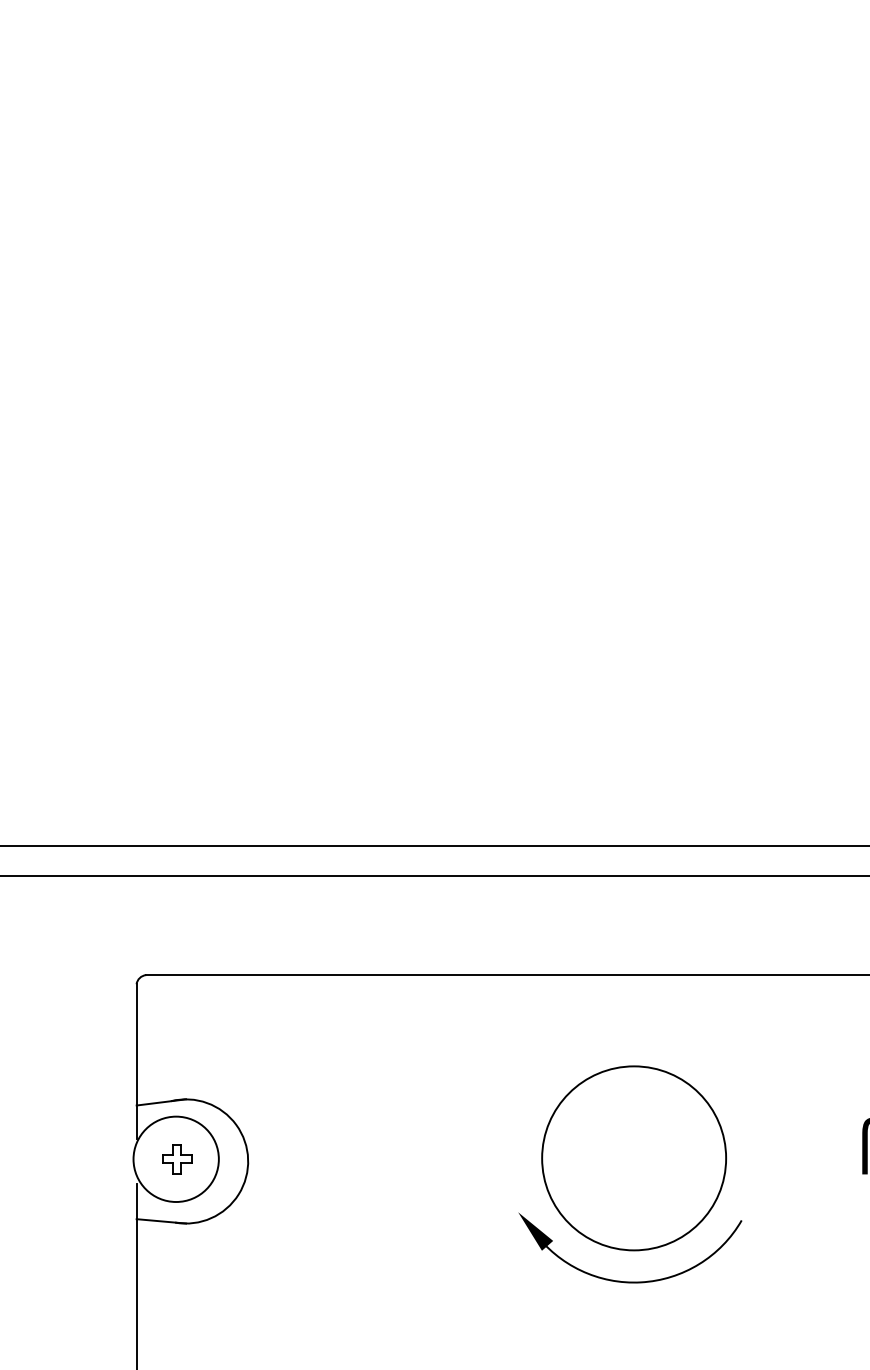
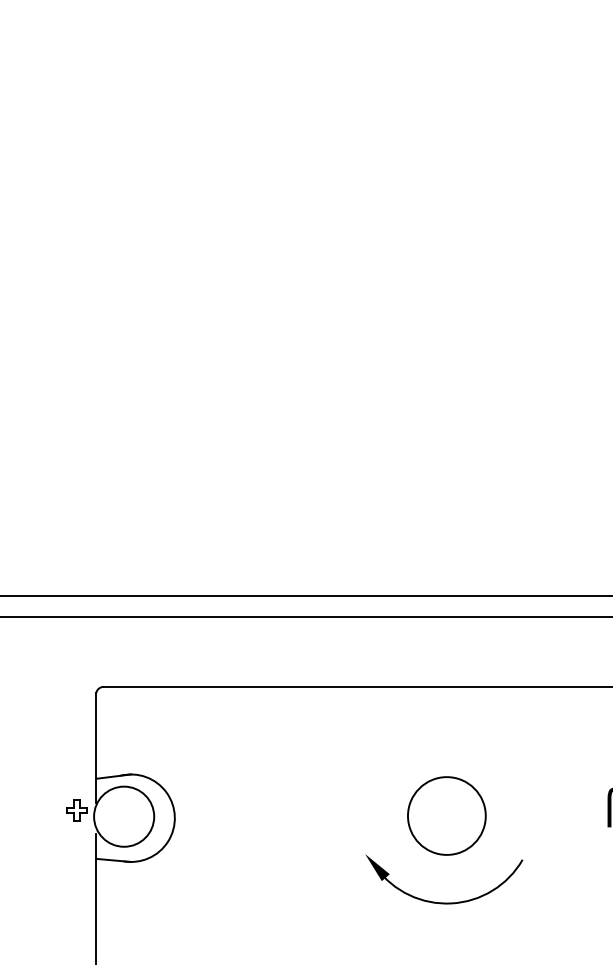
circle: (633, 1157) -> (446, 815), size x0.6
part: (176, 1159) -> (76, 810), moved

